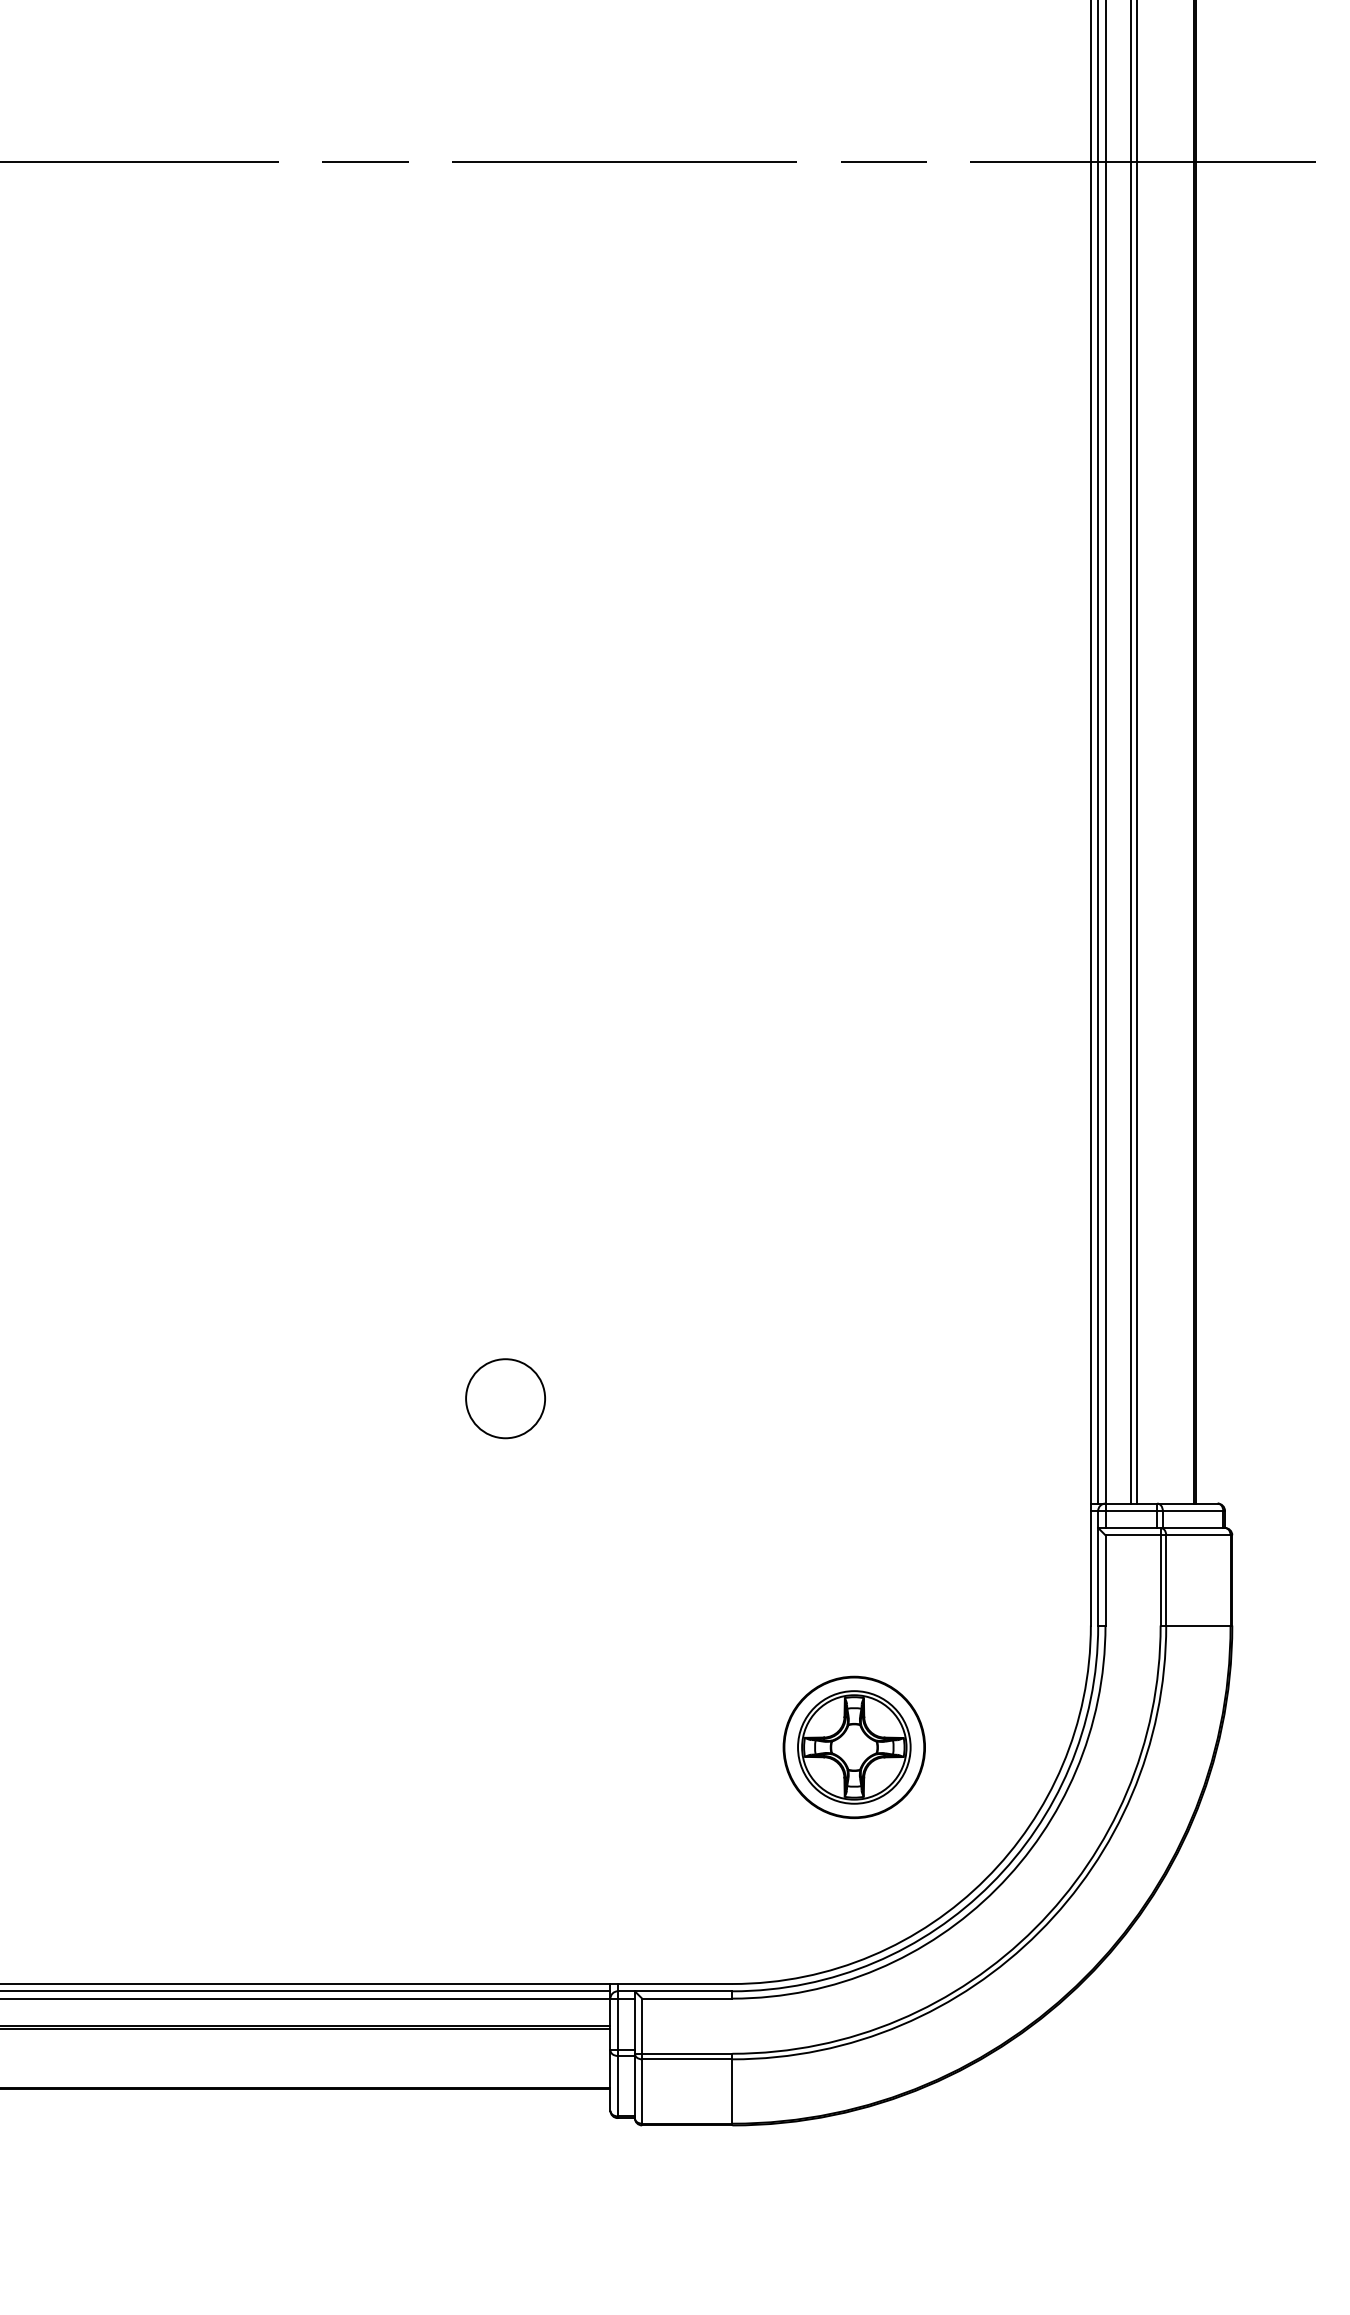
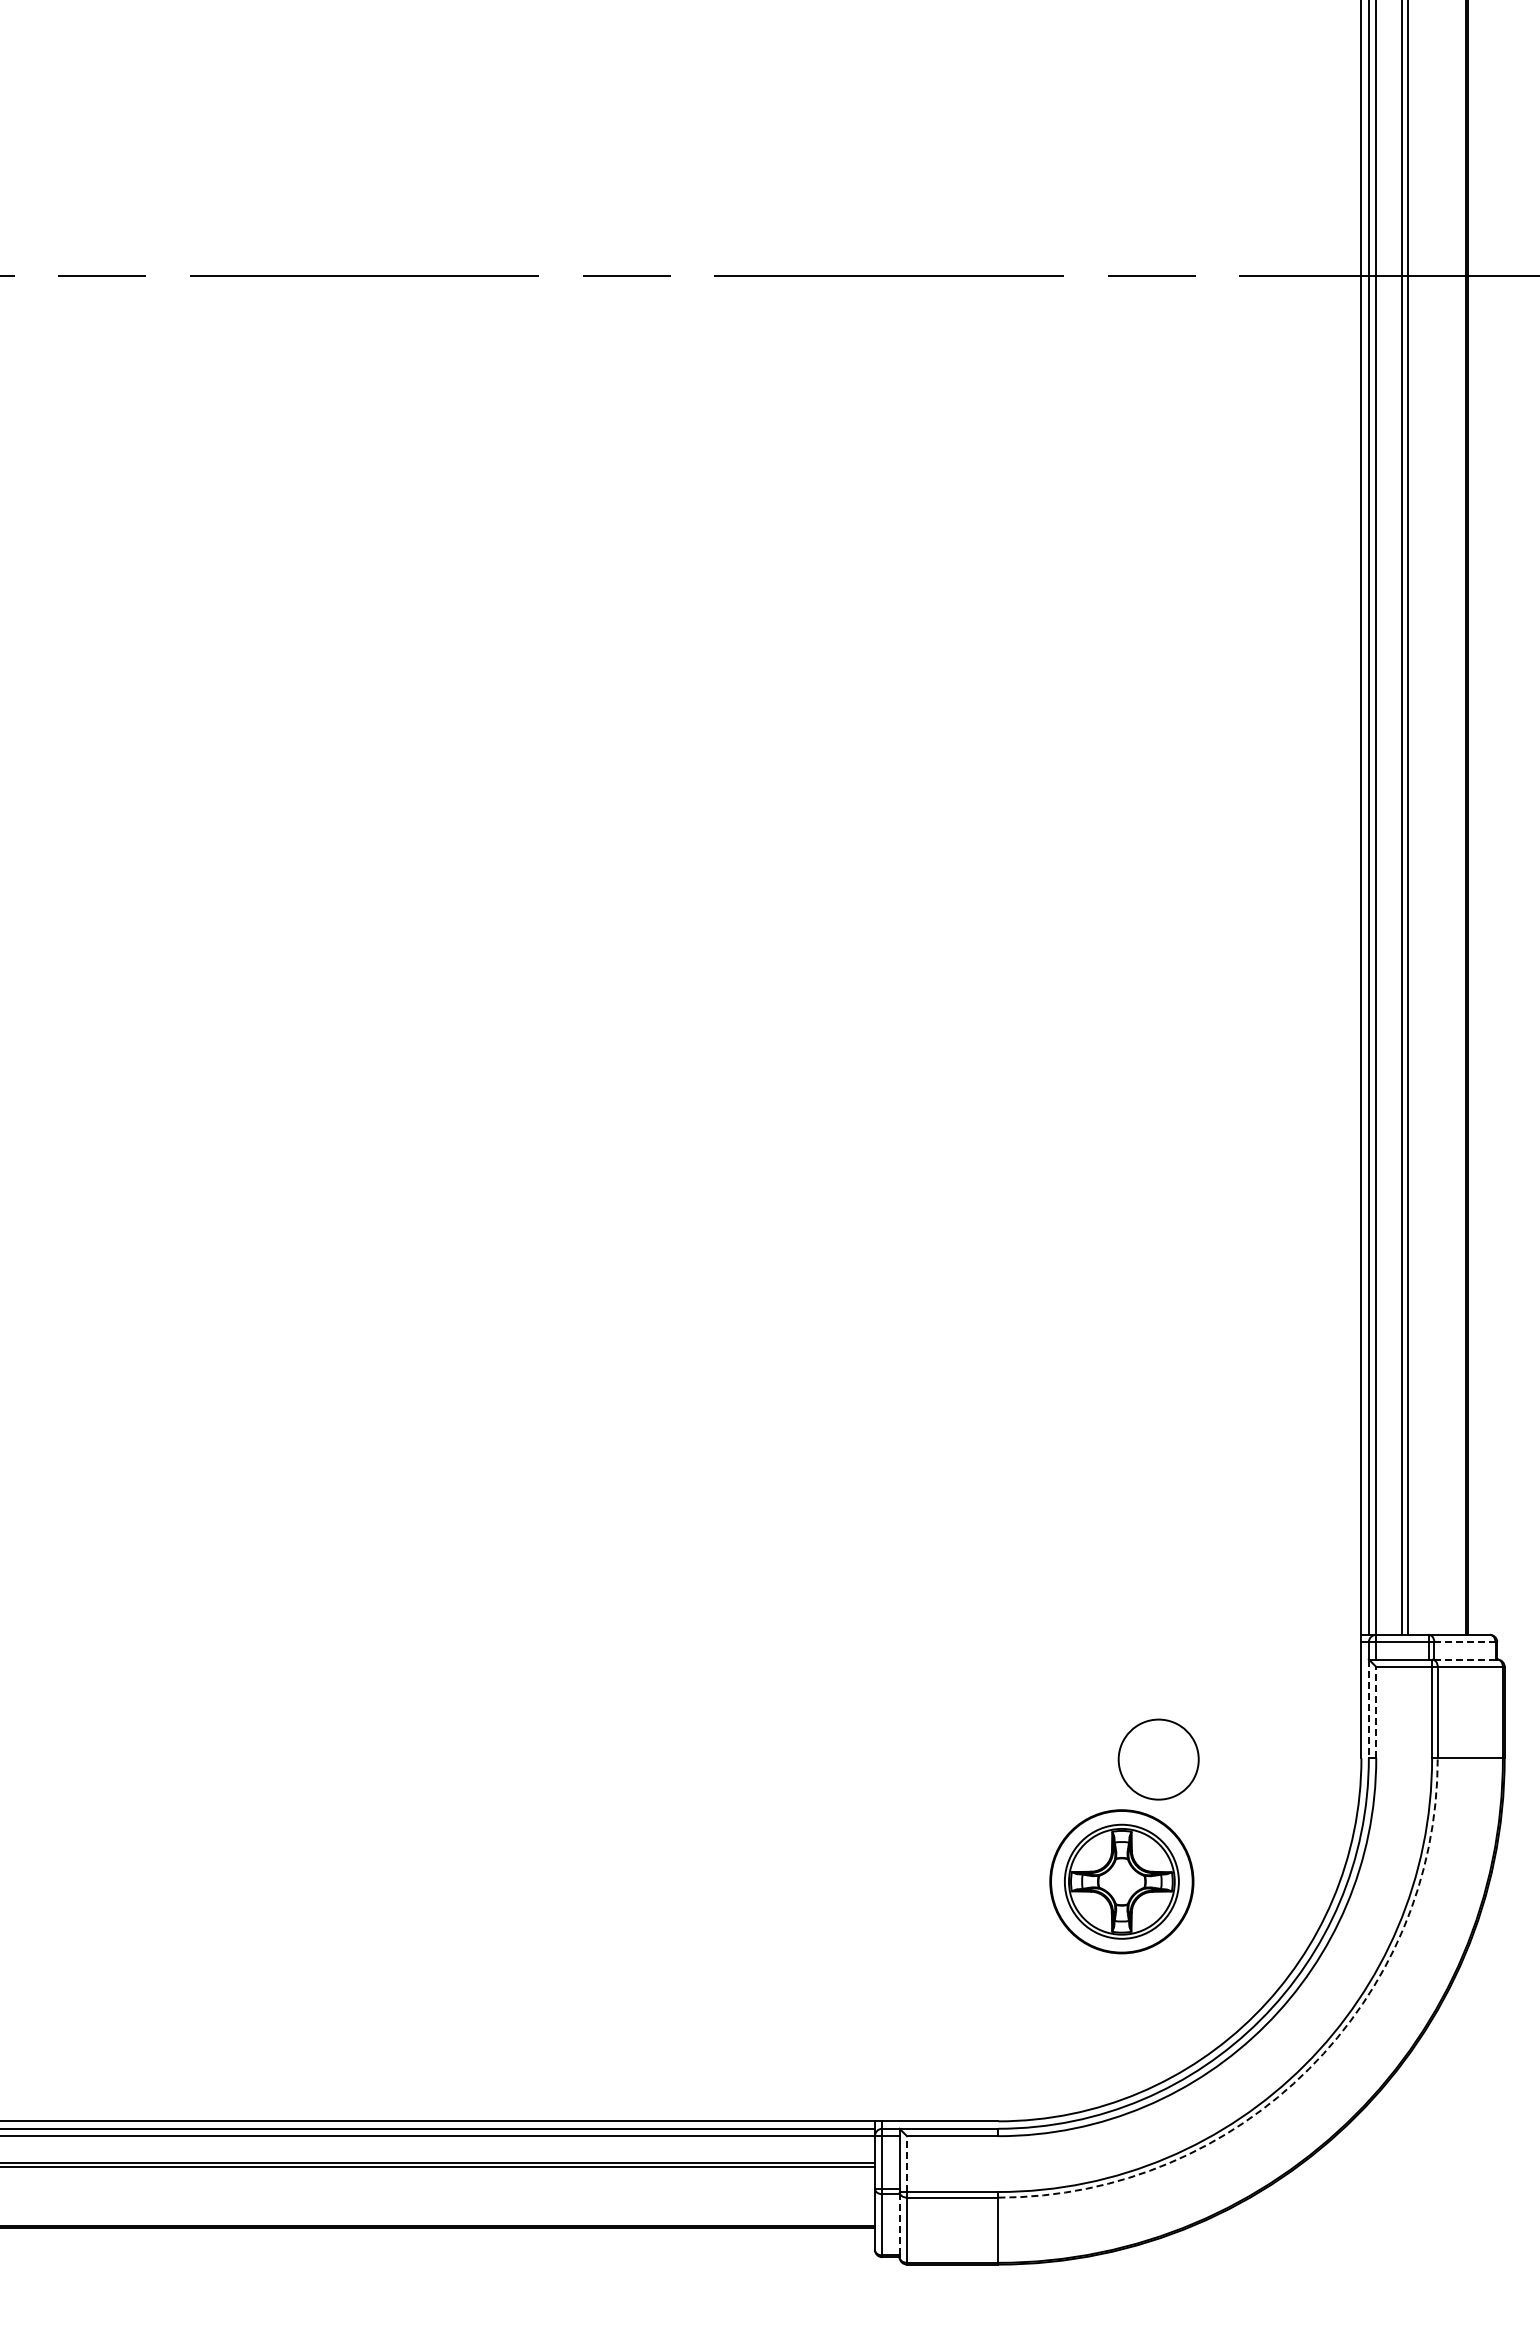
circle: (505, 1398) -> (1158, 1759), moved
line: (1192, 1511) -> (1464, 1642), solid -> dashed
line: (1192, 1527) -> (1464, 1659), solid -> dashed
line: (1097, 1577) -> (1368, 1709), solid -> dashed
line: (1105, 1580) -> (1376, 1712), solid -> dashed
arc: (1039, 1931) -> (1309, 2068), solid -> dashed
line: (642, 2026) -> (907, 2164), solid -> dashed
line: (634, 2085) -> (899, 2224), solid -> dashed

